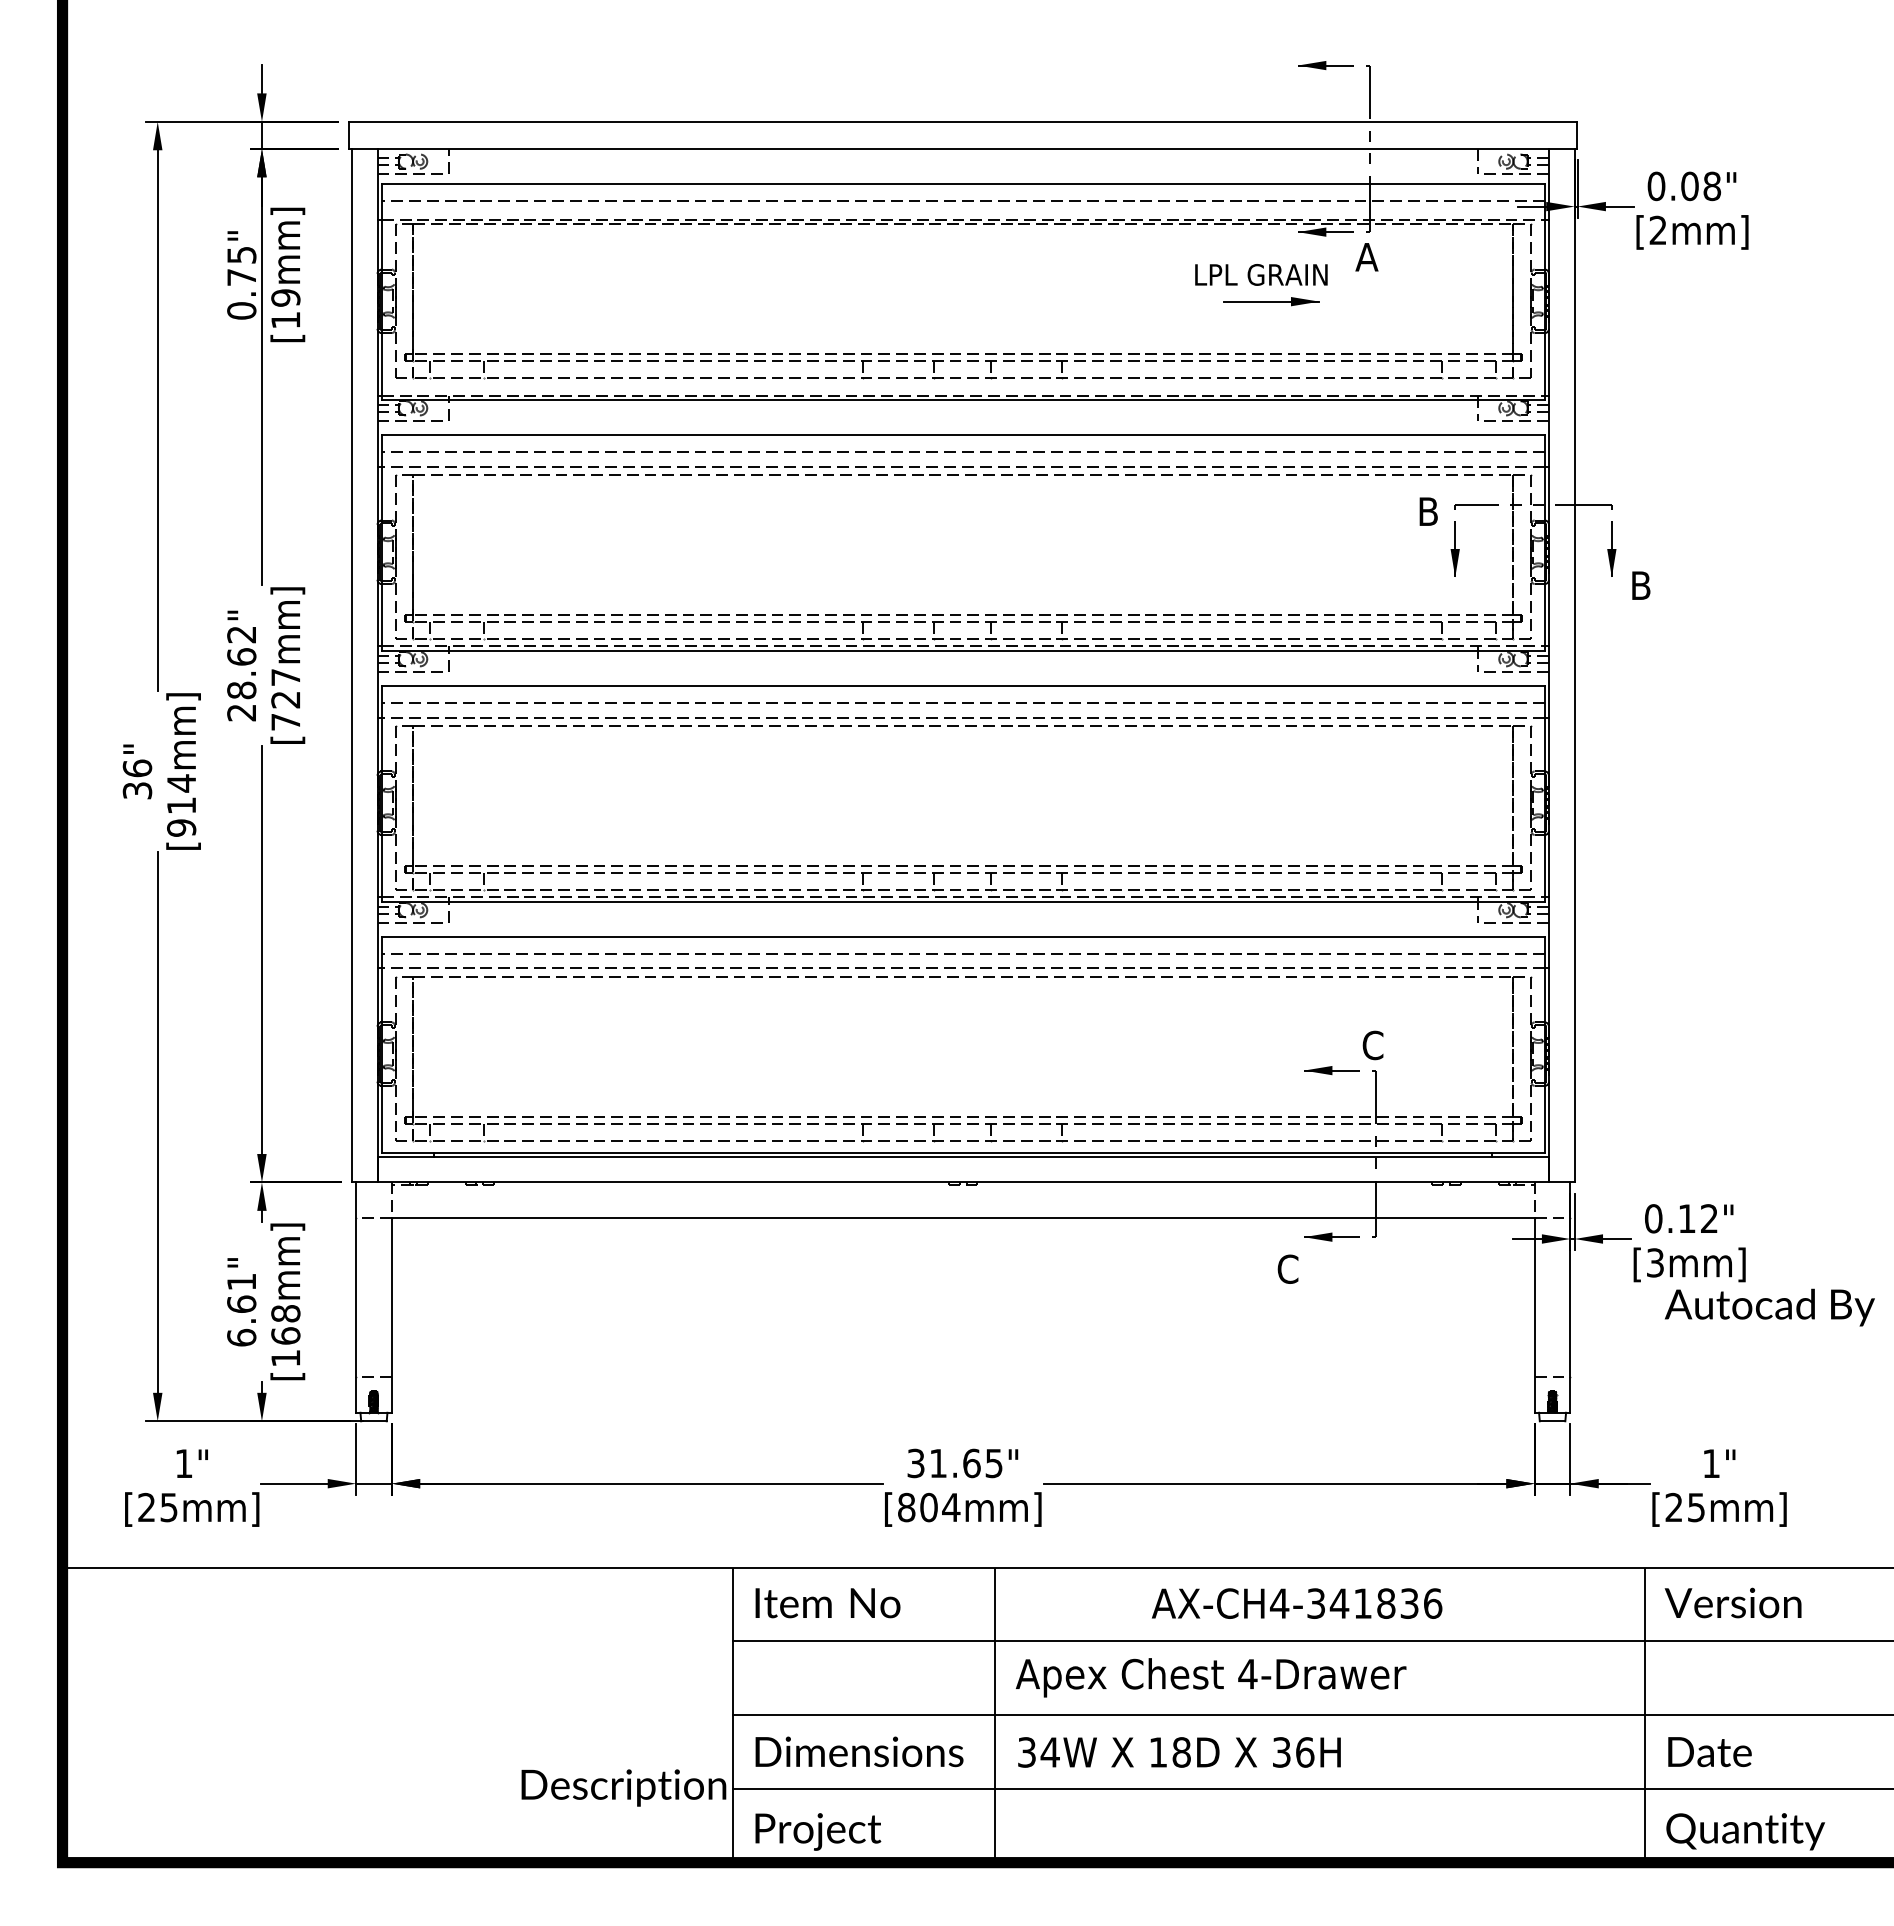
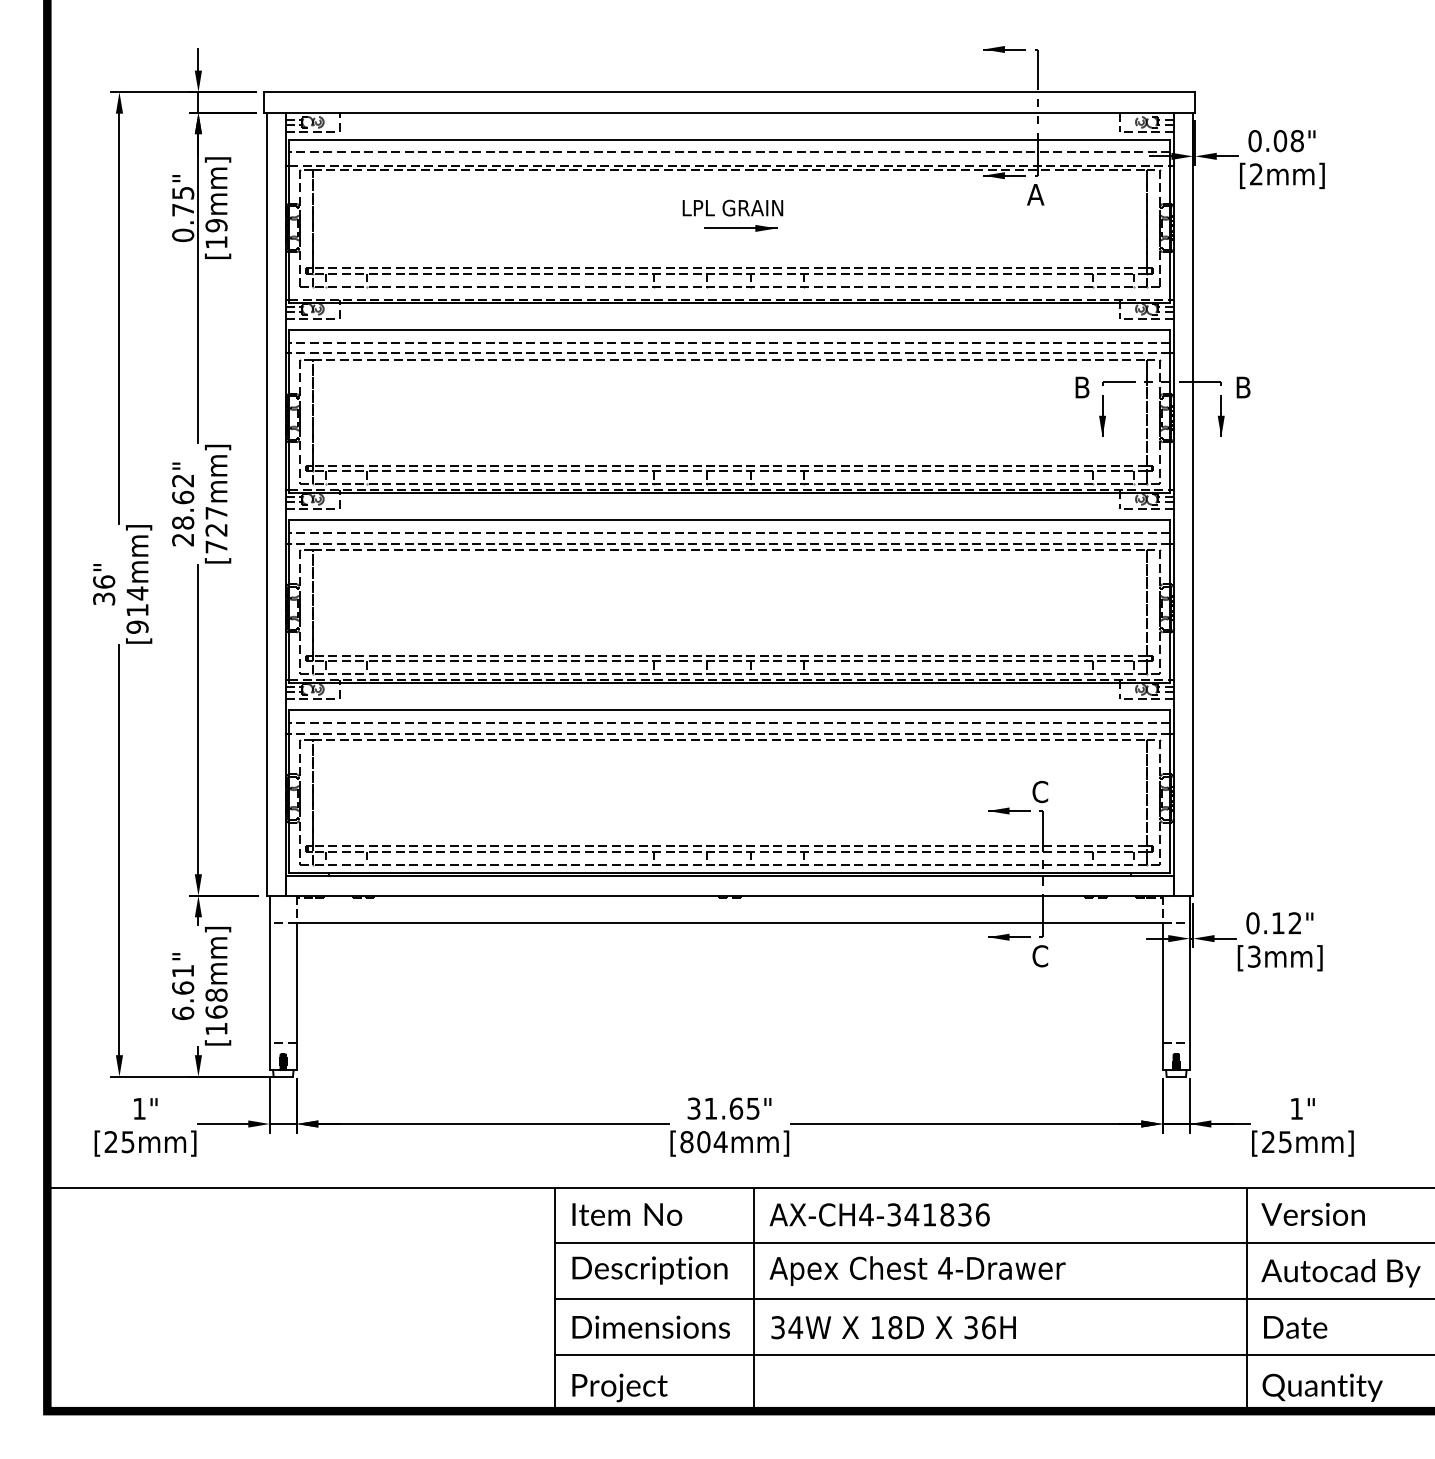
part: (1261, 285) -> (733, 216), moved
text: (1641, 585) -> (1243, 387), moved
text: (1287, 1268) -> (1039, 955), moved
text: (1769, 1307) -> (1340, 1273), moved
text: (1296, 1603) -> (879, 1214), moved
text: (623, 1787) -> (649, 1270), moved

